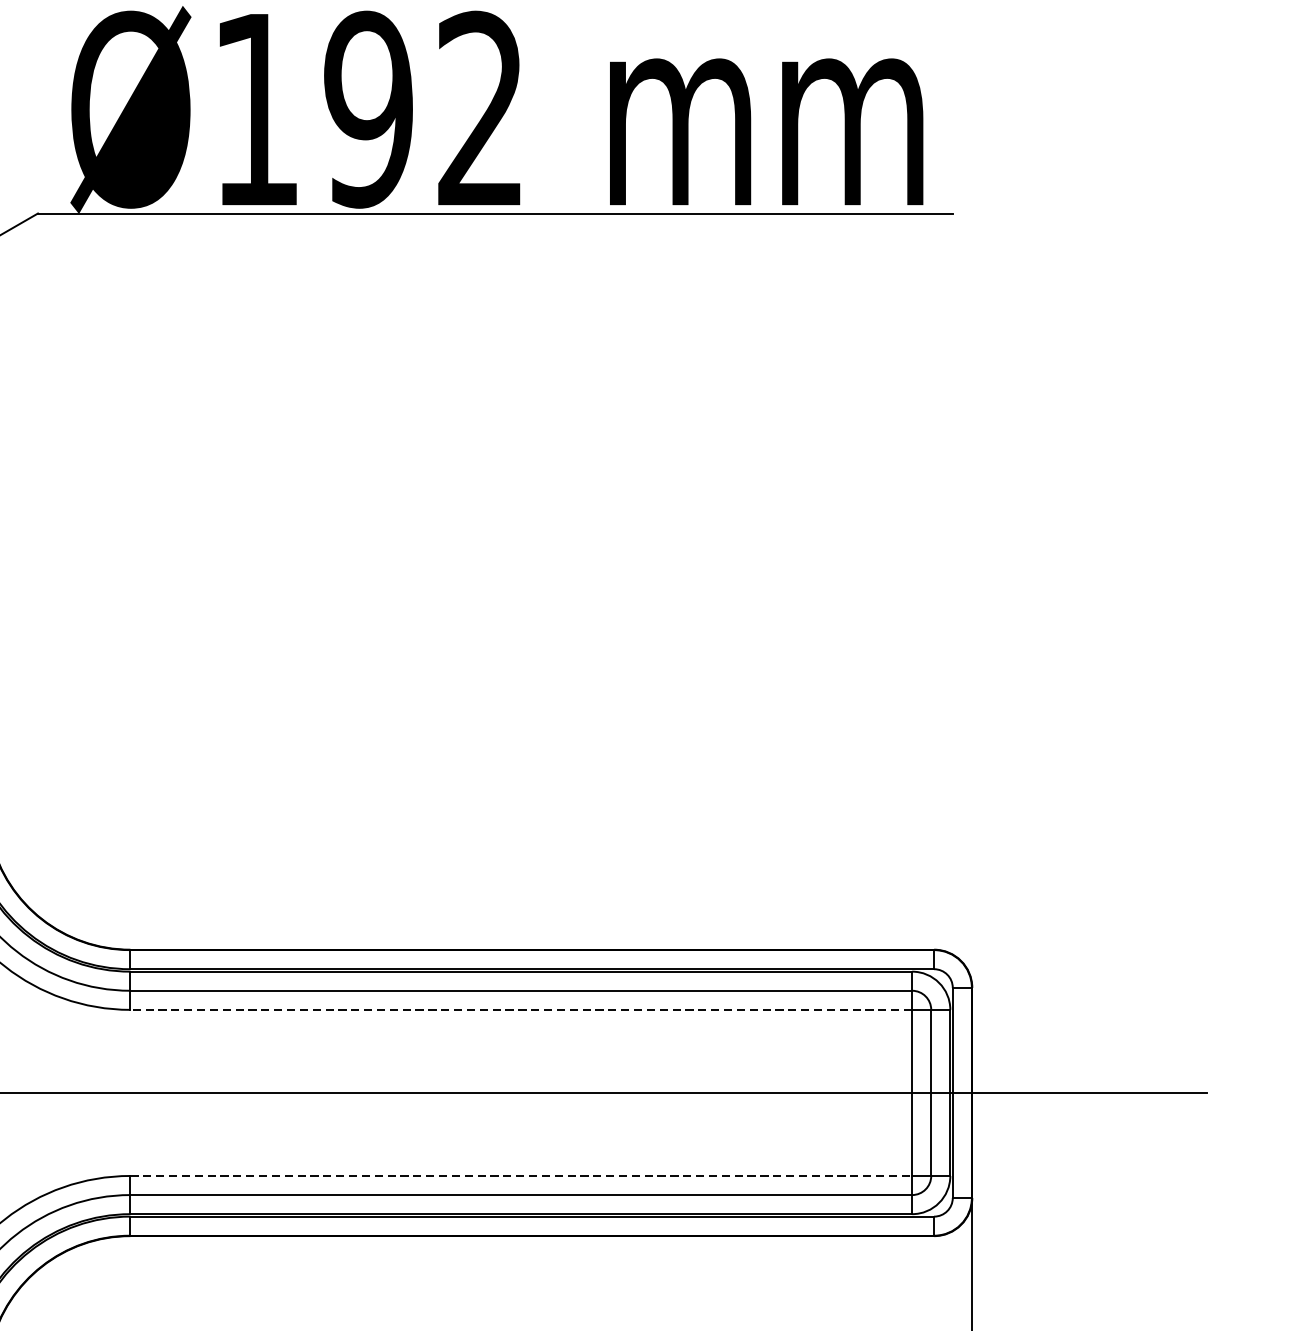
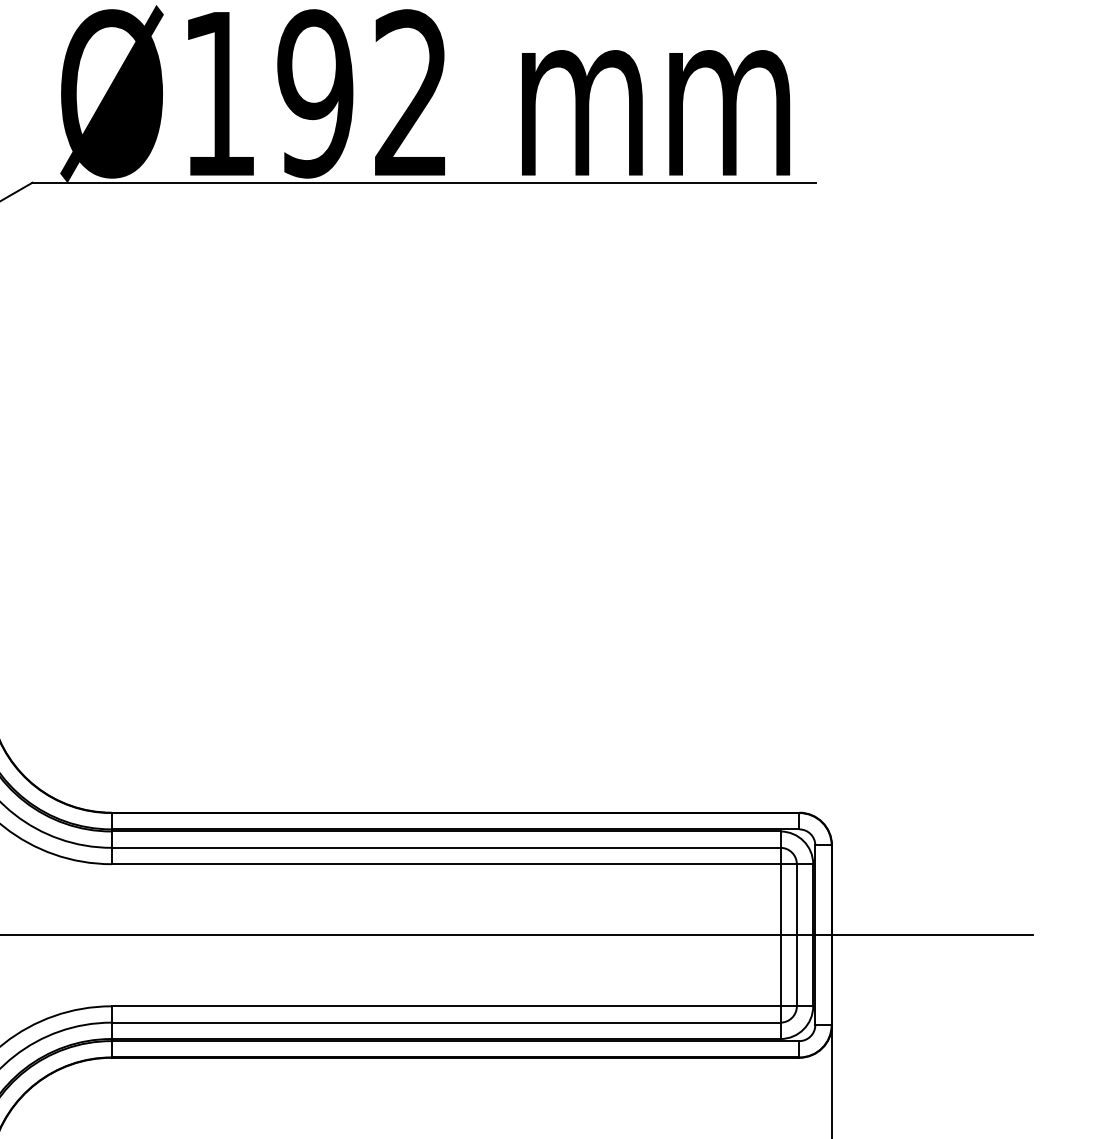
line: (520, 1010) -> (445, 864), dashed -> solid
line: (521, 1176) -> (446, 1006), dashed -> solid

